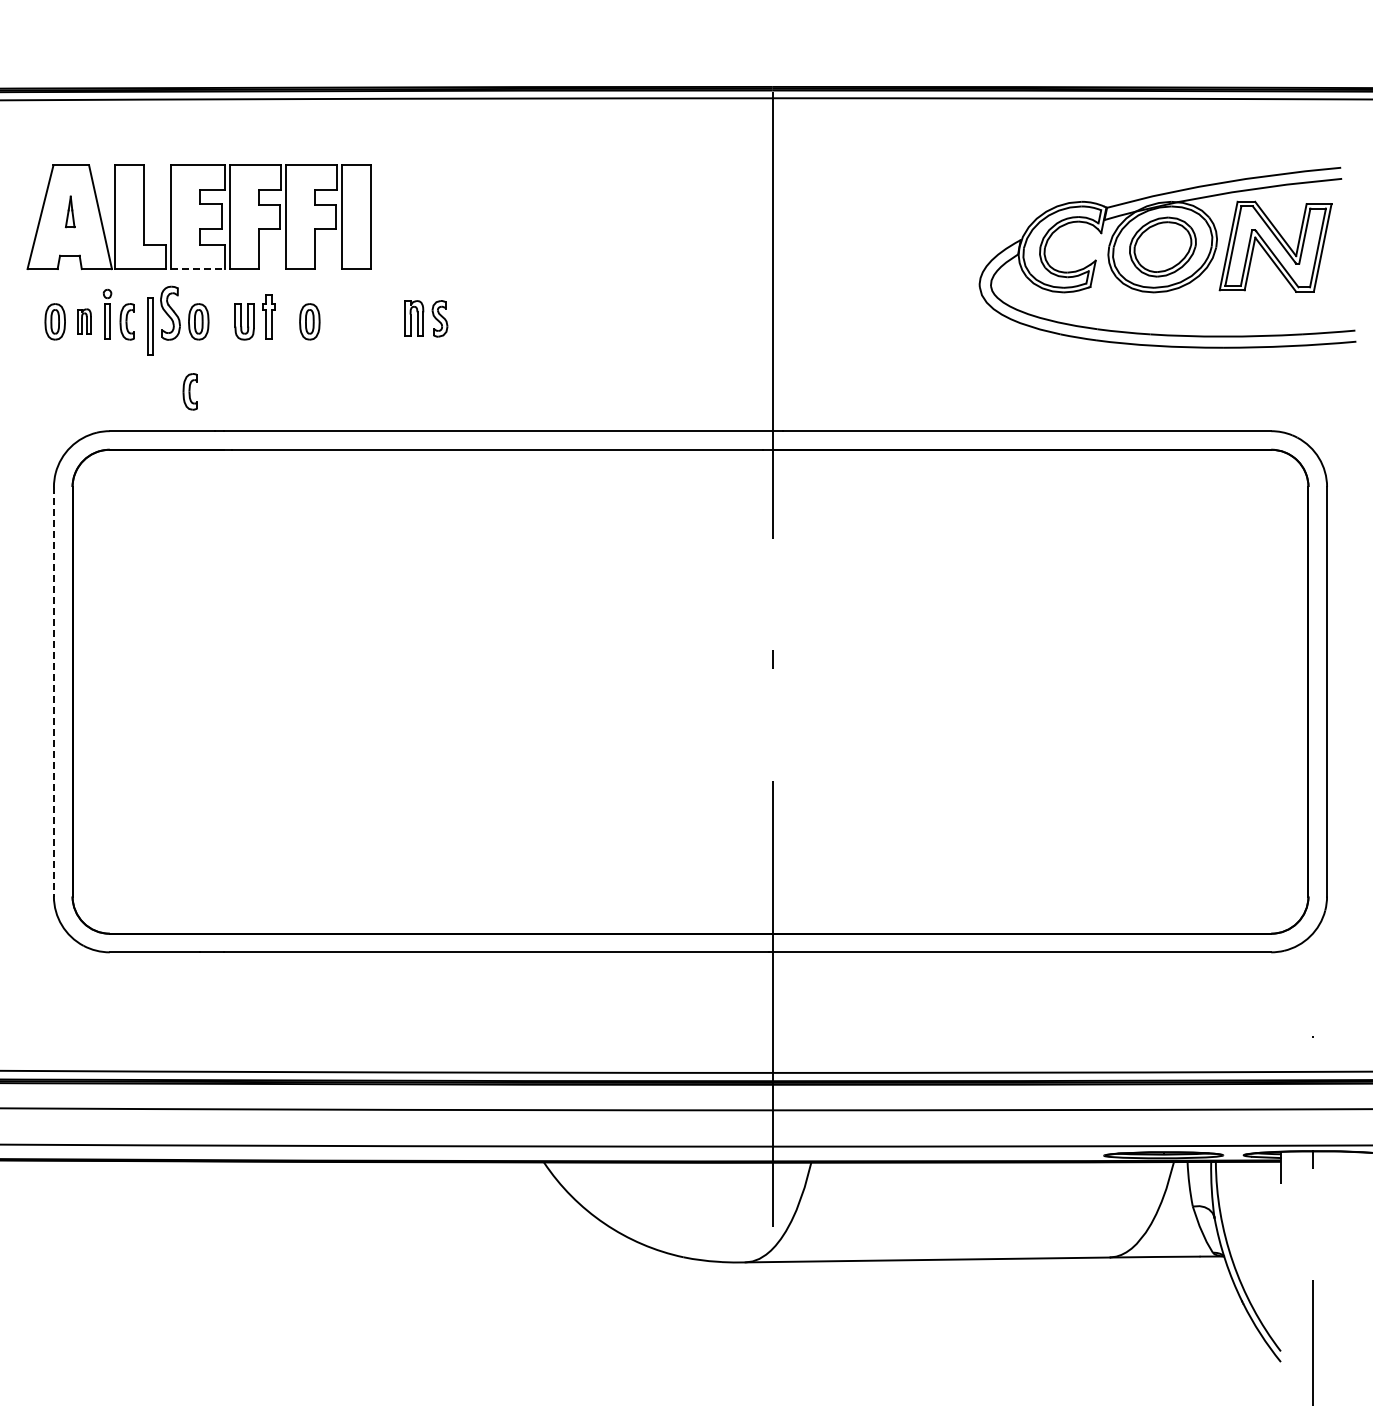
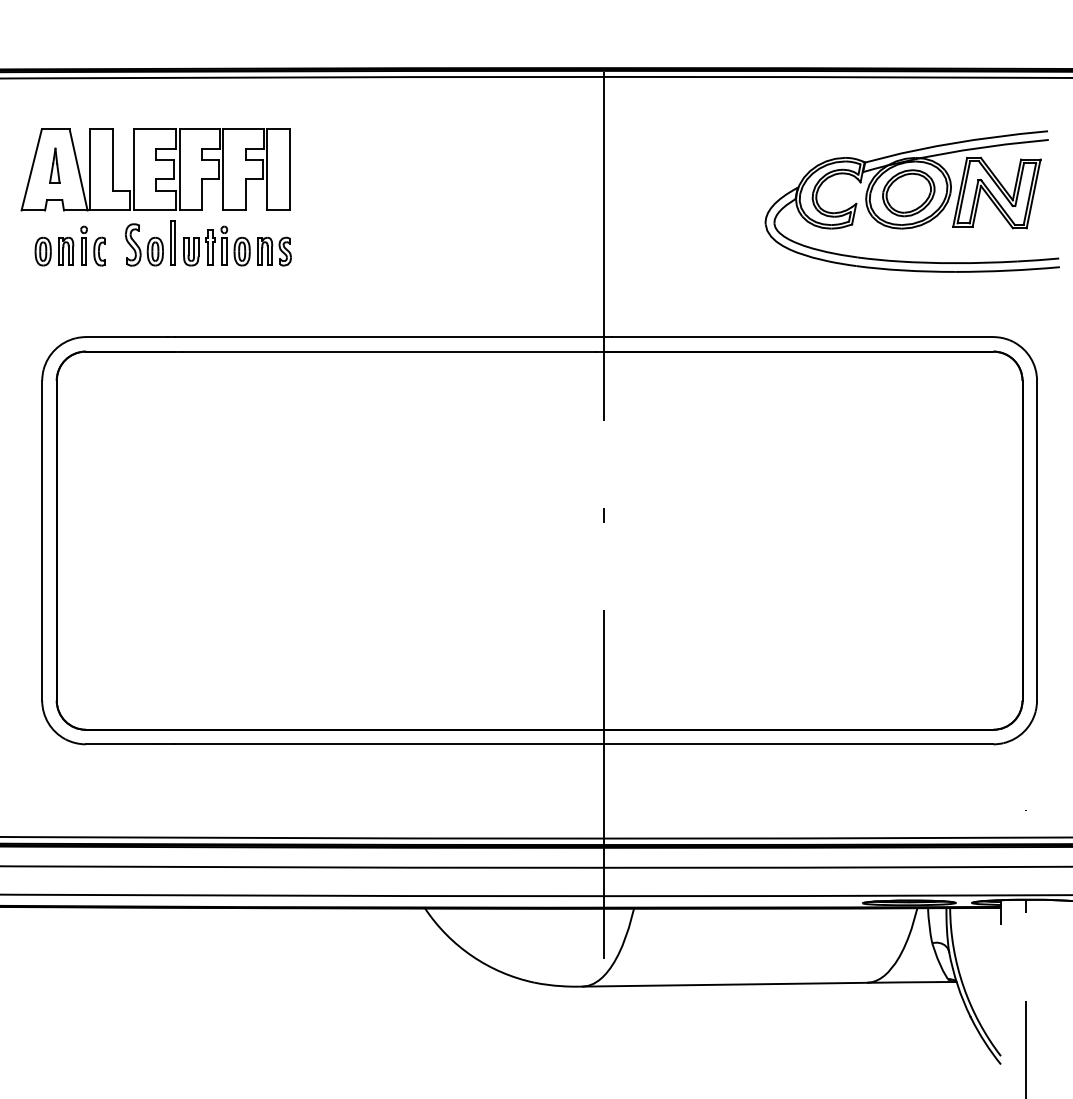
part: (70, 211) -> (55, 165), size x1.43
line: (198, 269) -> (155, 210), dashed -> solid
part: (286, 313) -> (223, 245), added
part: (426, 318) -> (274, 251), moved
part: (84, 321) -> (66, 251), size x1.43
part: (150, 326) -> (173, 242), moved
part: (189, 391) -> (148, 306), removed
line: (53, 691) -> (41, 540), dashed -> solid

